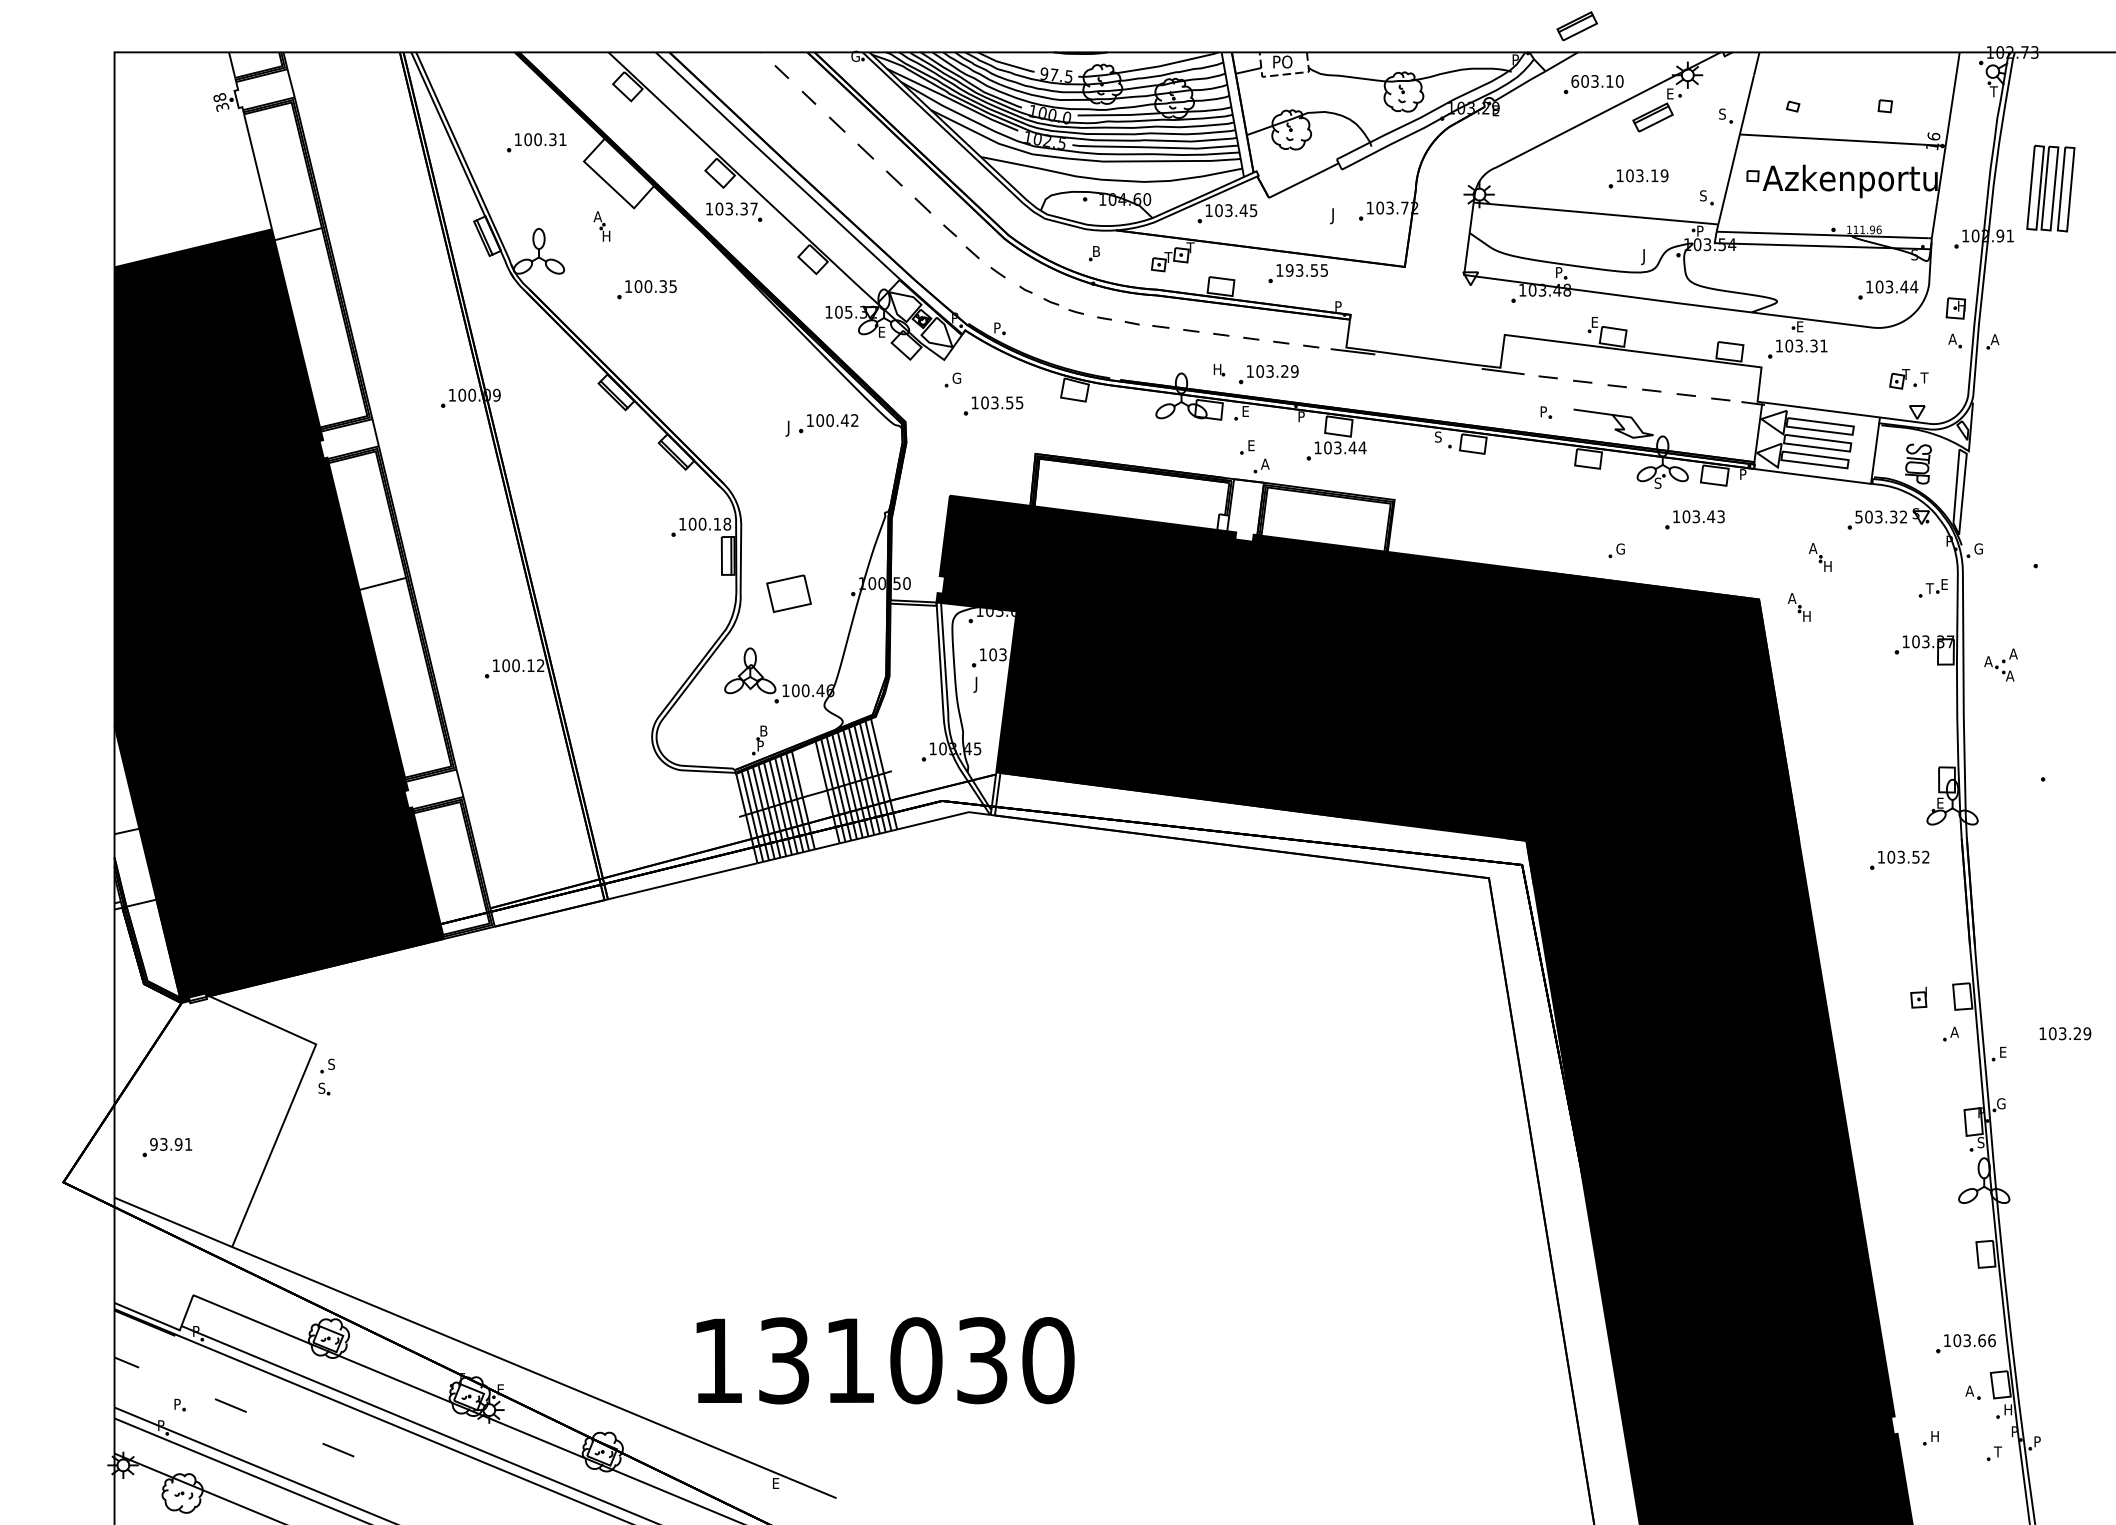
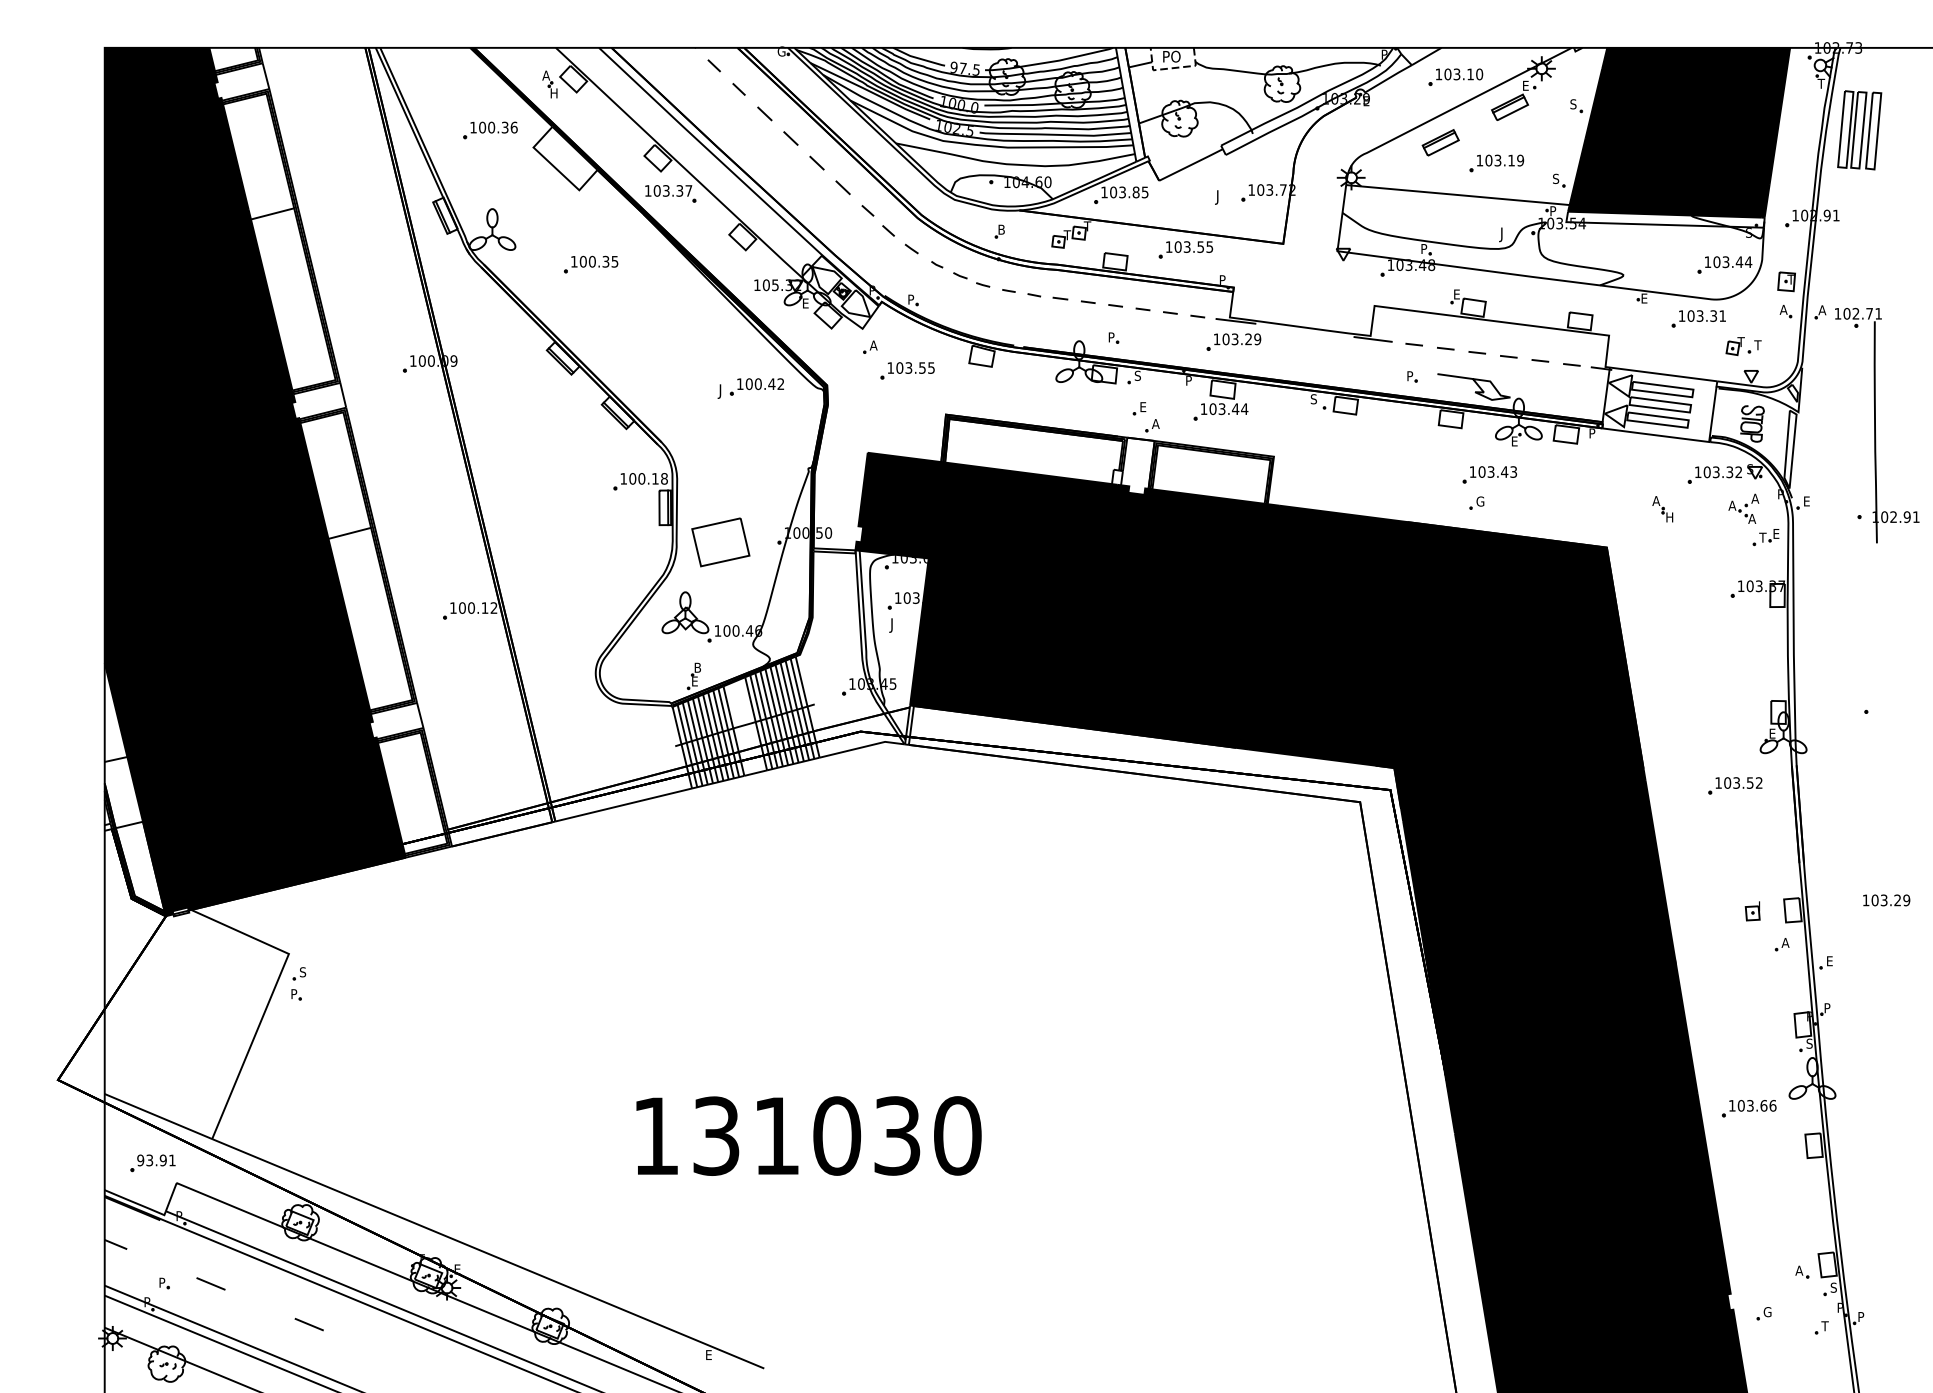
part: (1576, 26) -> (1440, 142), moved
text: (1575, 81) -> (1439, 74), 603.10 -> 103.10
text: (562, 139) -> (513, 127), 100.31 -> 100.36
fill: (1837, 145) -> (1678, 132), added
fill: (193, 159) -> (176, 145), added
part: (2050, 188) -> (1859, 130), moved
text: (1243, 210) -> (1135, 192), 103.45 -> 103.85
part: (601, 226) -> (549, 84), moved
text: (1289, 270) -> (1177, 247), 193.55 -> 103.55
text: (1960, 305) -> (1790, 279), H -> T
part: (1797, 348) -> (1698, 318), moved
text: (1218, 369) -> (1113, 337), H -> P
part: (1268, 374) -> (1233, 342), moved
text: (956, 377) -> (873, 344), G -> A
text: (1245, 411) -> (1137, 375), E -> S
part: (2055, 465) -> (1877, 425), added
text: (1657, 482) -> (1514, 440), S -> E
text: (1858, 516) -> (1697, 471), 503.32 -> 103.32
part: (1694, 519) -> (1489, 474), moved
text: (1978, 548) -> (1807, 501), G -> E
part: (788, 593) -> (720, 542), size x1.43
part: (1798, 607) -> (1642, 554), removed
part: (2000, 664) -> (1743, 508), moved
text: (761, 745) -> (695, 680), P -> E
text: (2065, 1033) -> (1886, 900), moved
text: (321, 1087) -> (293, 993), S -> P
text: (2001, 1103) -> (1828, 1007), G -> P
part: (167, 1147) -> (153, 1163), moved
part: (1965, 1343) -> (1748, 1108), moved
text: (885, 1360) -> (808, 1135), moved
text: (2007, 1409) -> (1833, 1287), H -> S
text: (1934, 1436) -> (1767, 1312), H -> G

